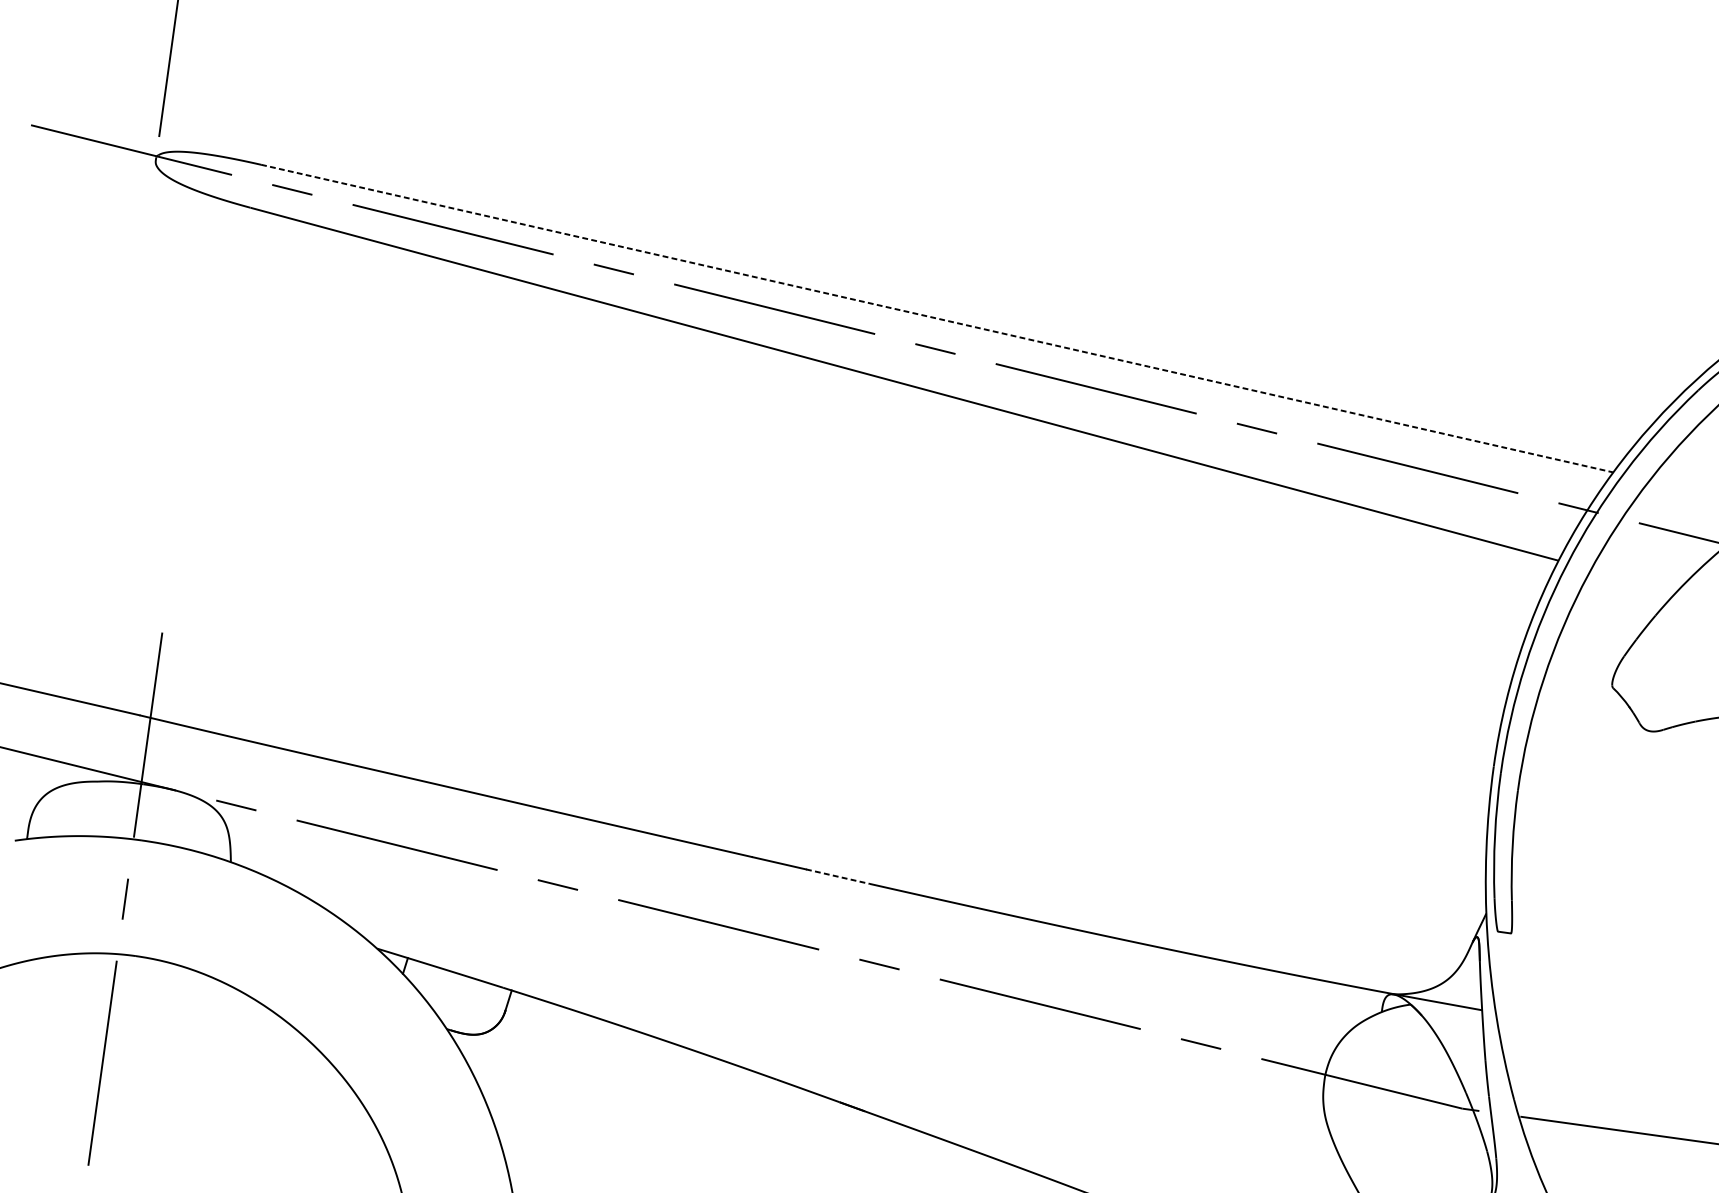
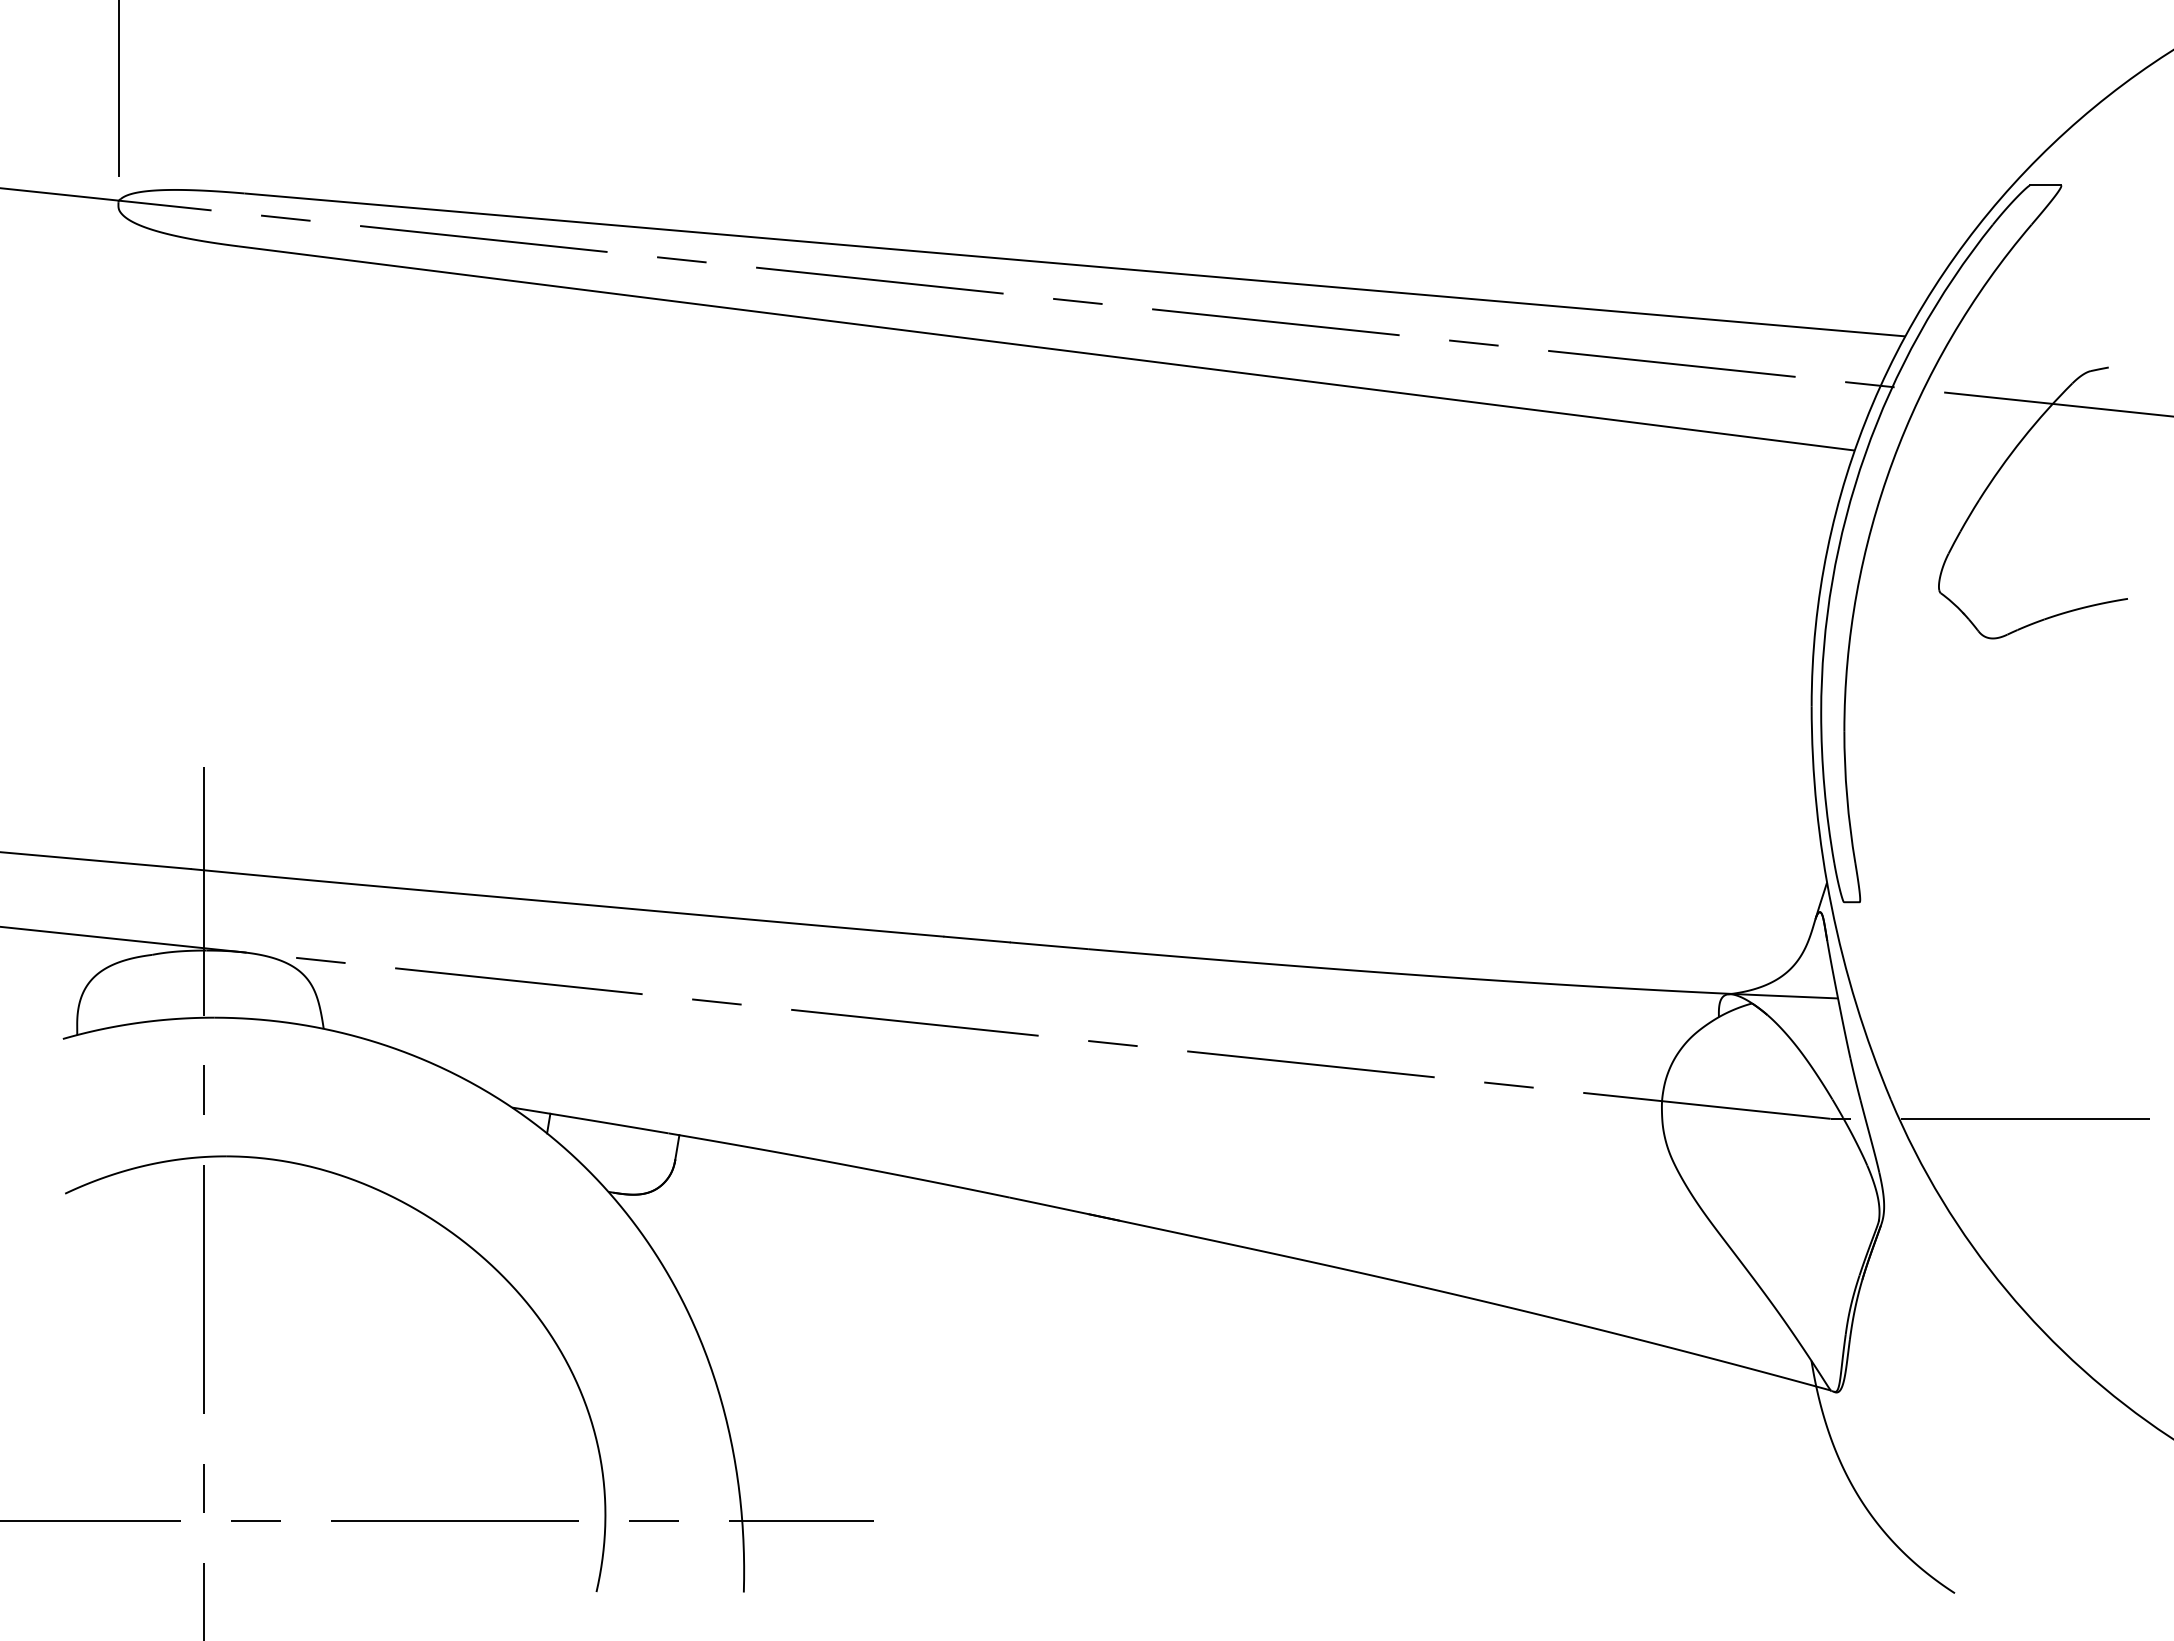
line: (938, 318) -> (1076, 264), dashed -> solid
line: (839, 876) -> (1050, 945), dashed -> solid

